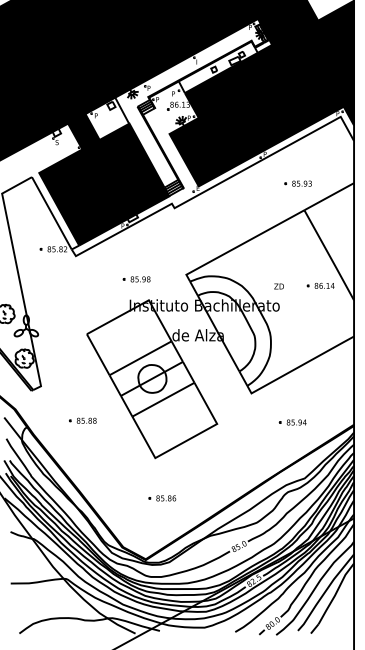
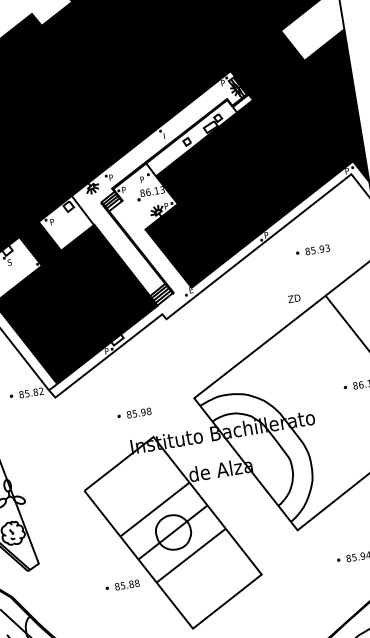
part: (297, 183) -> (312, 250), moved
text: (278, 286) -> (293, 298), moved
part: (82, 420) -> (122, 585), moved

